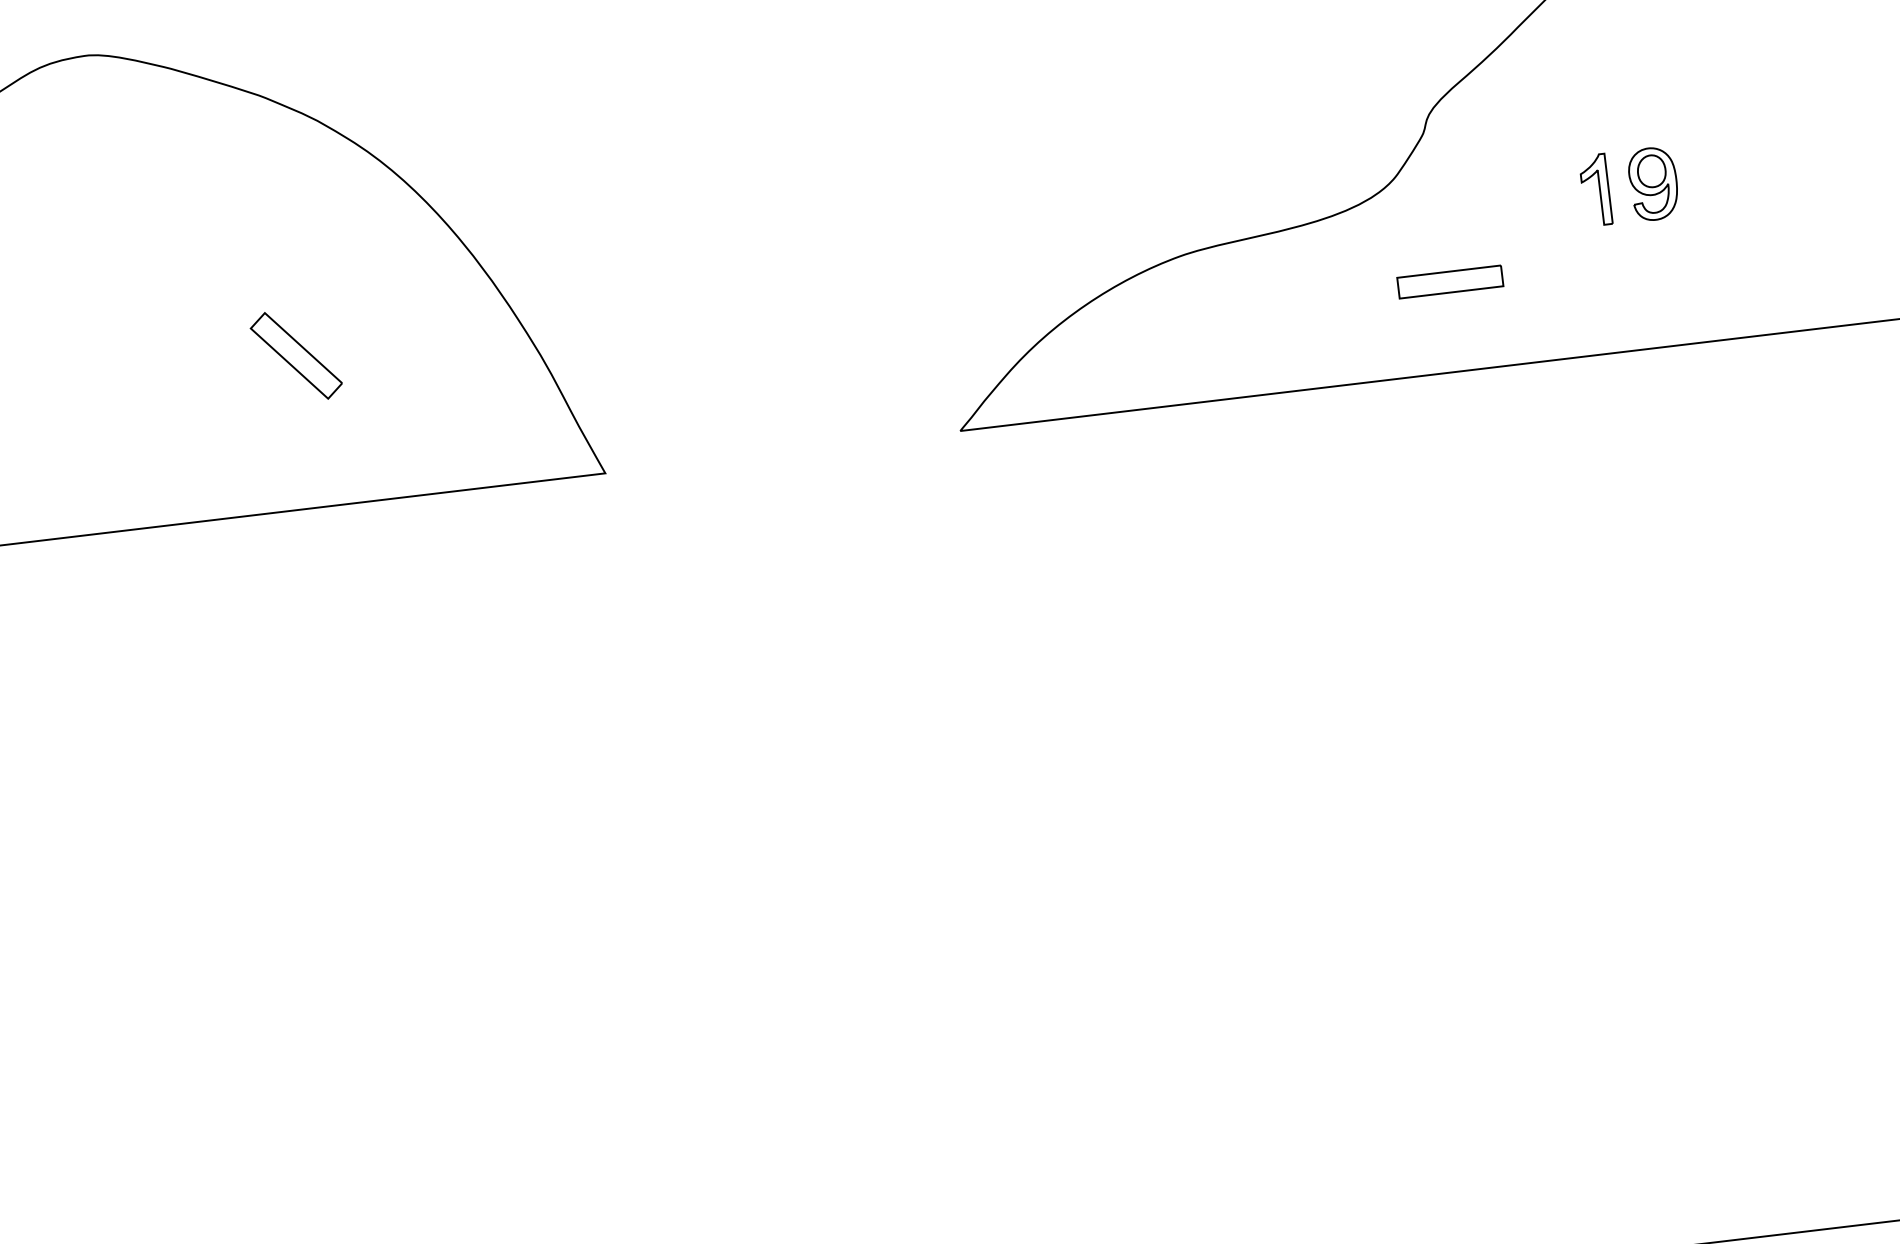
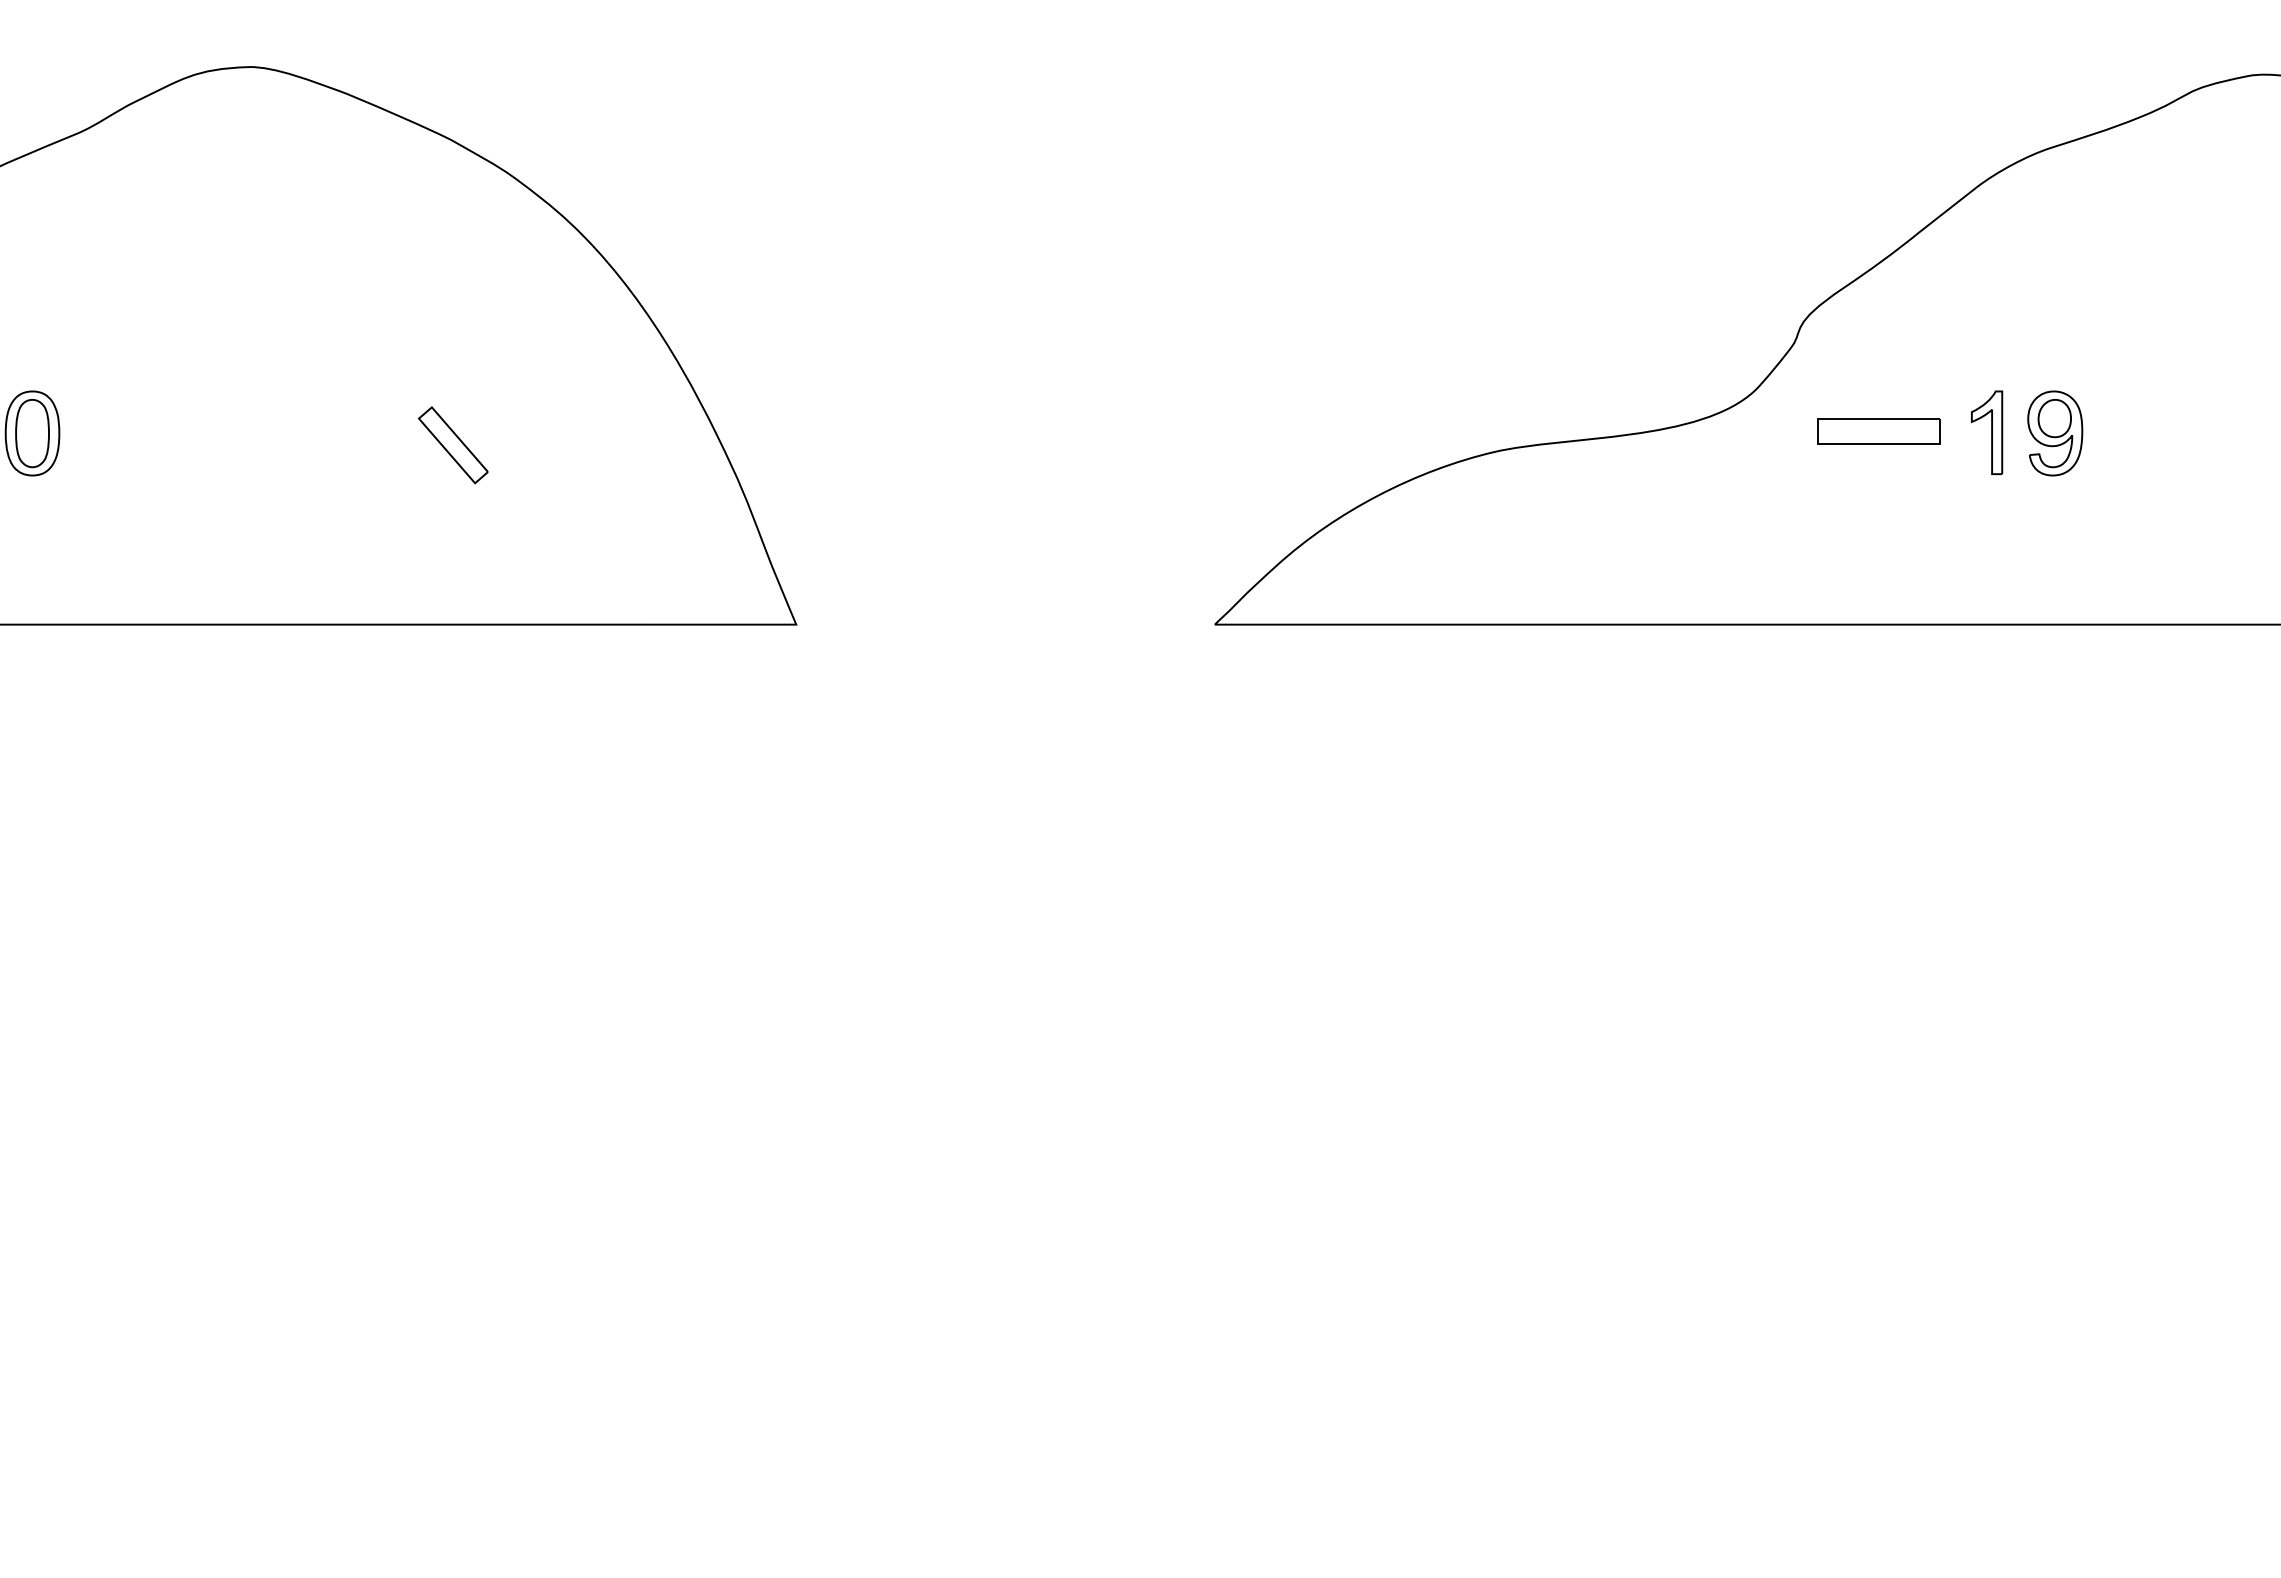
part: (1449, 282) -> (1878, 431), moved
part: (296, 356) -> (453, 445), size x0.7

